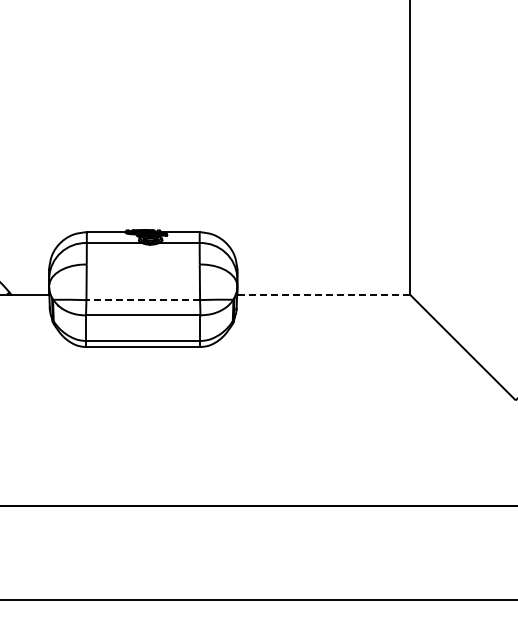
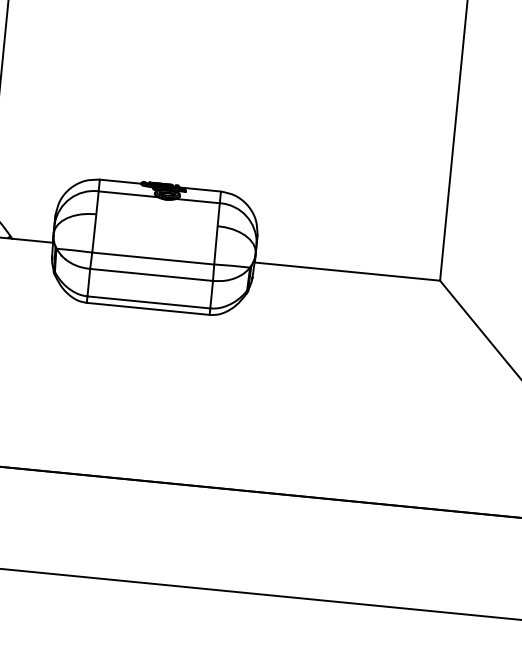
line: (323, 294) -> (347, 271), dashed -> solid
line: (143, 300) -> (153, 258), dashed -> solid

